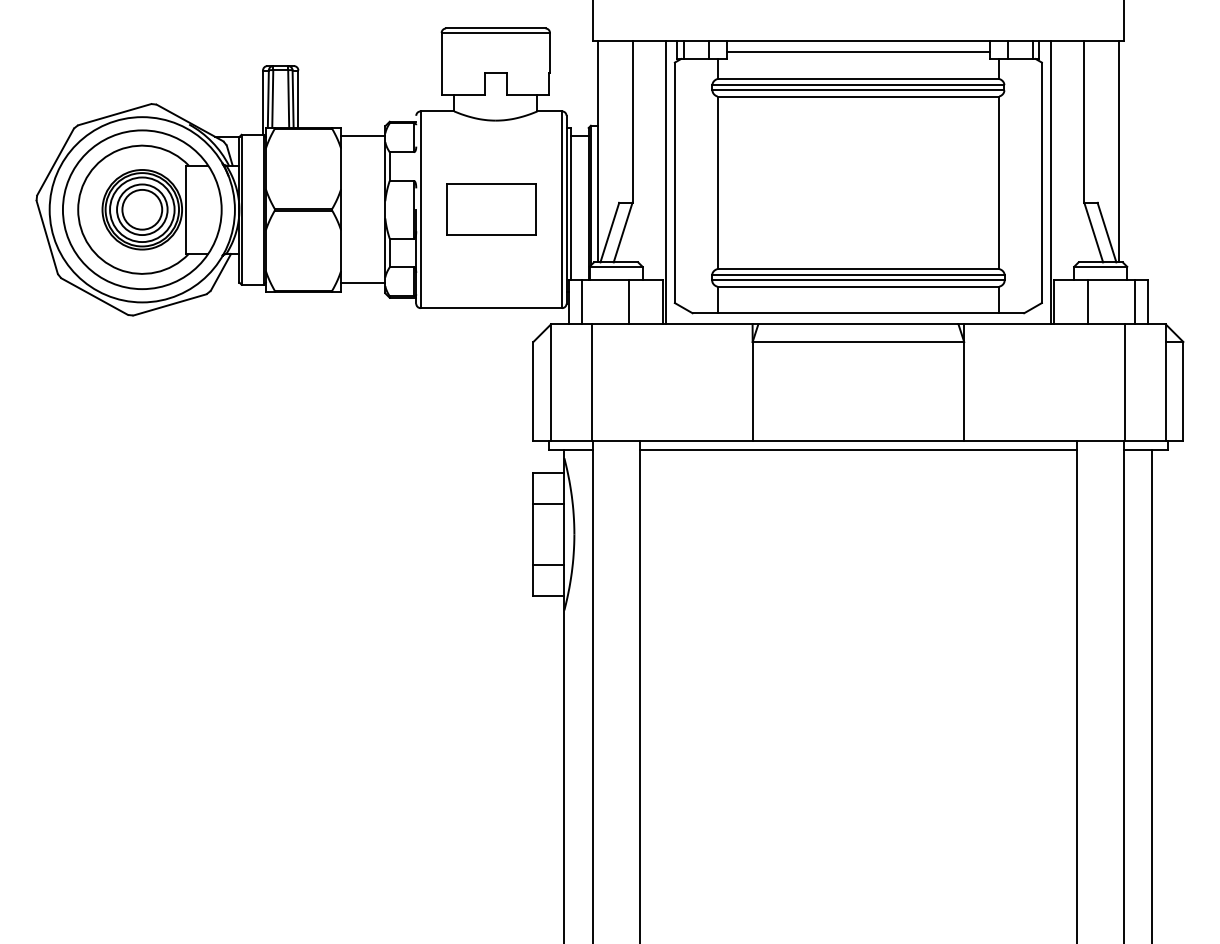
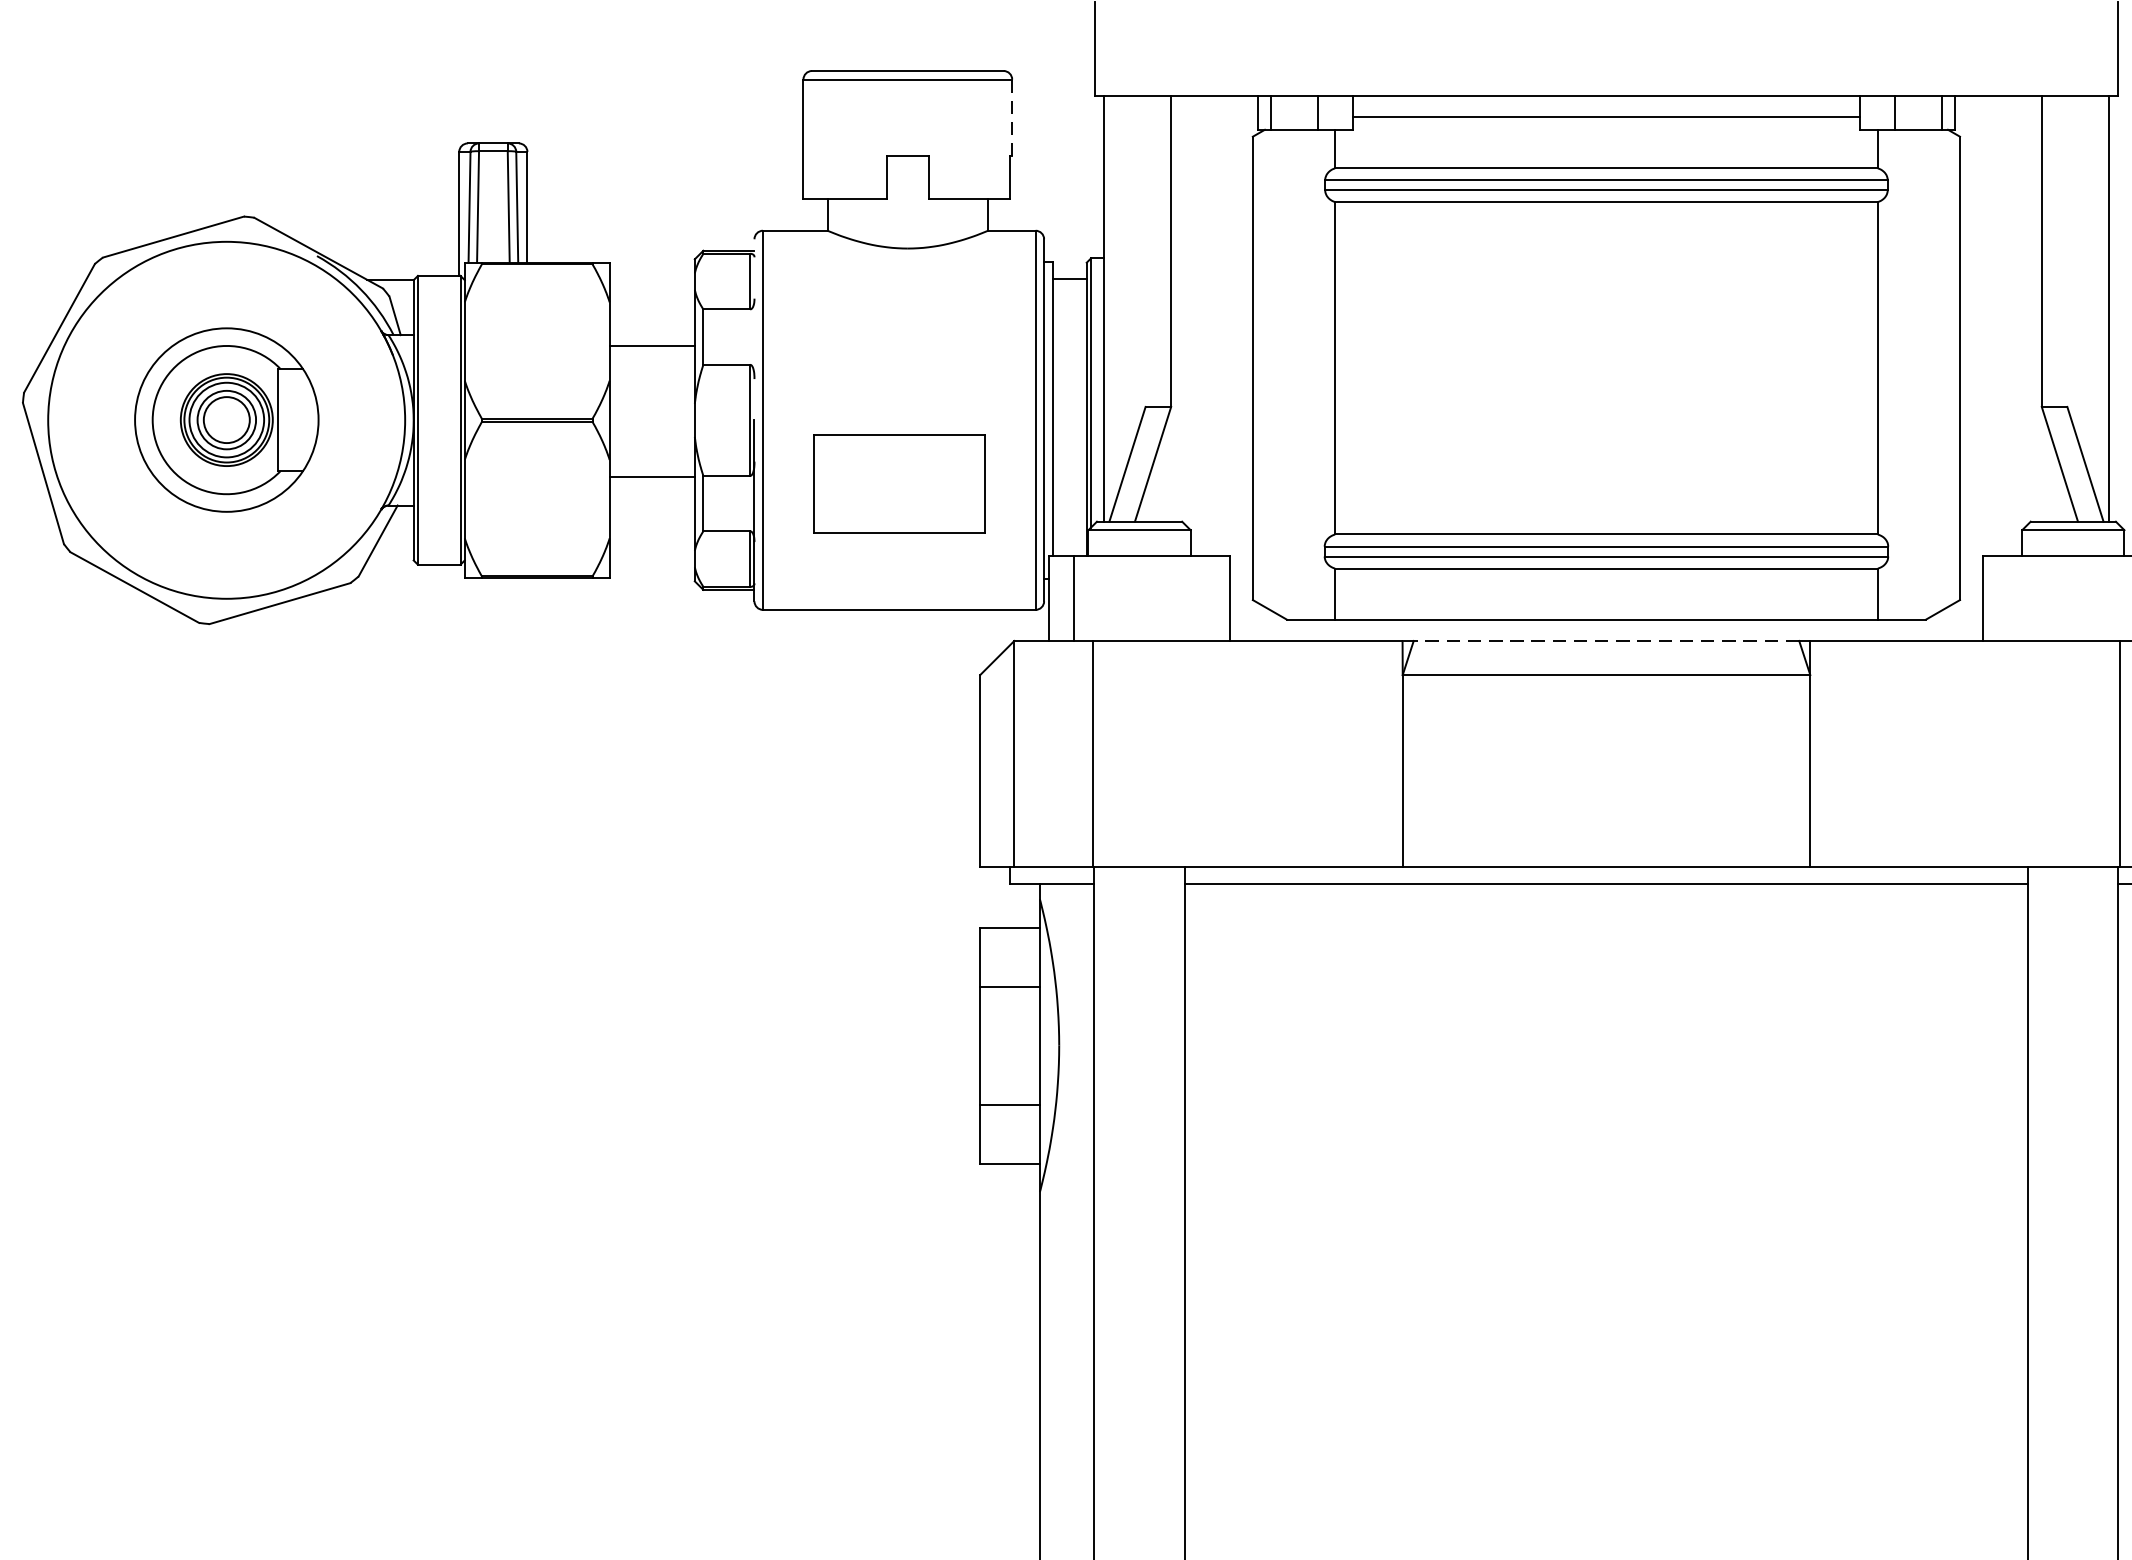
line: (549, 52) -> (1011, 117), solid -> dashed
line: (363, 136) -> (652, 346), moved
line: (666, 182) -> (1236, 367), removed
line: (1050, 182) -> (1976, 367), removed
part: (142, 209) -> (227, 419), size x0.6
part: (491, 209) -> (899, 483), moved
line: (363, 283) -> (652, 477), moved
line: (628, 302) -> (1163, 598), removed
line: (1088, 302) -> (2049, 598), removed
line: (855, 324) -> (1600, 641), solid -> dashed

